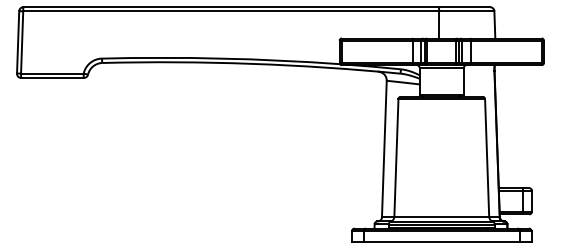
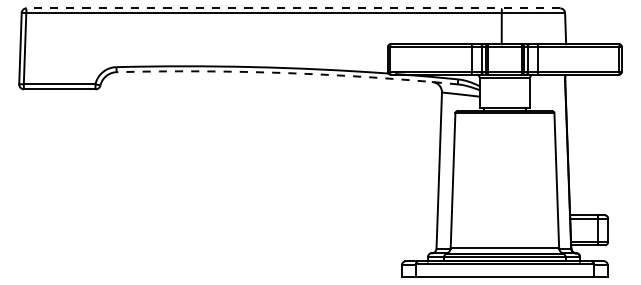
line: (256, 7) -> (293, 8), solid -> dashed
arc: (251, 64) -> (287, 73), solid -> dashed

